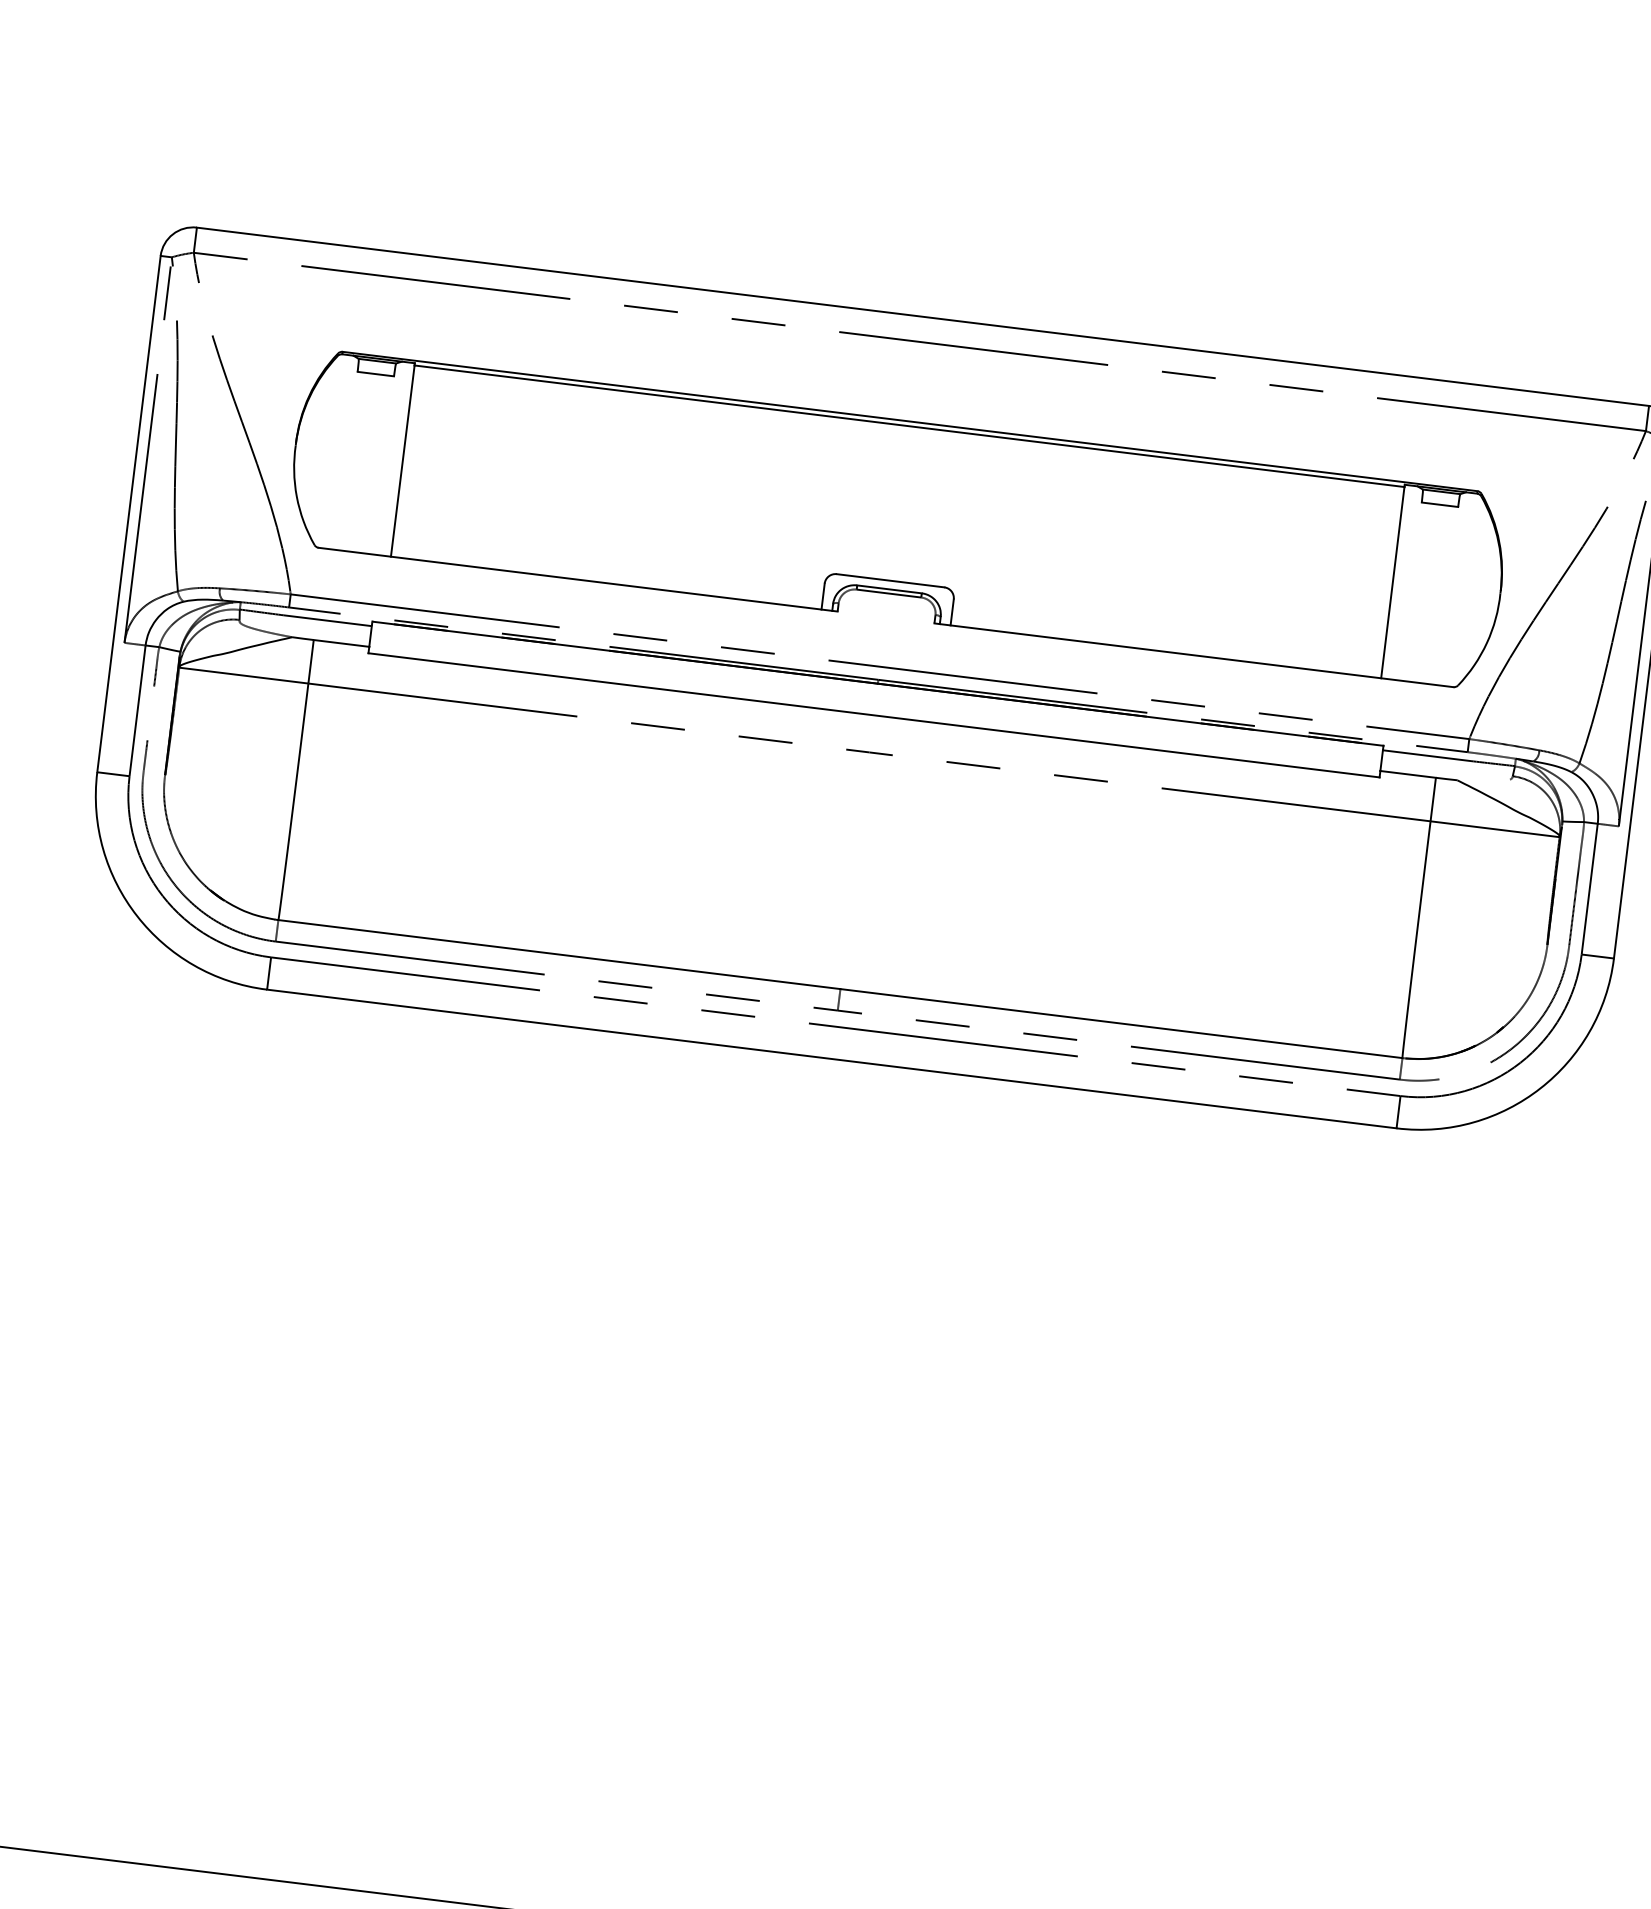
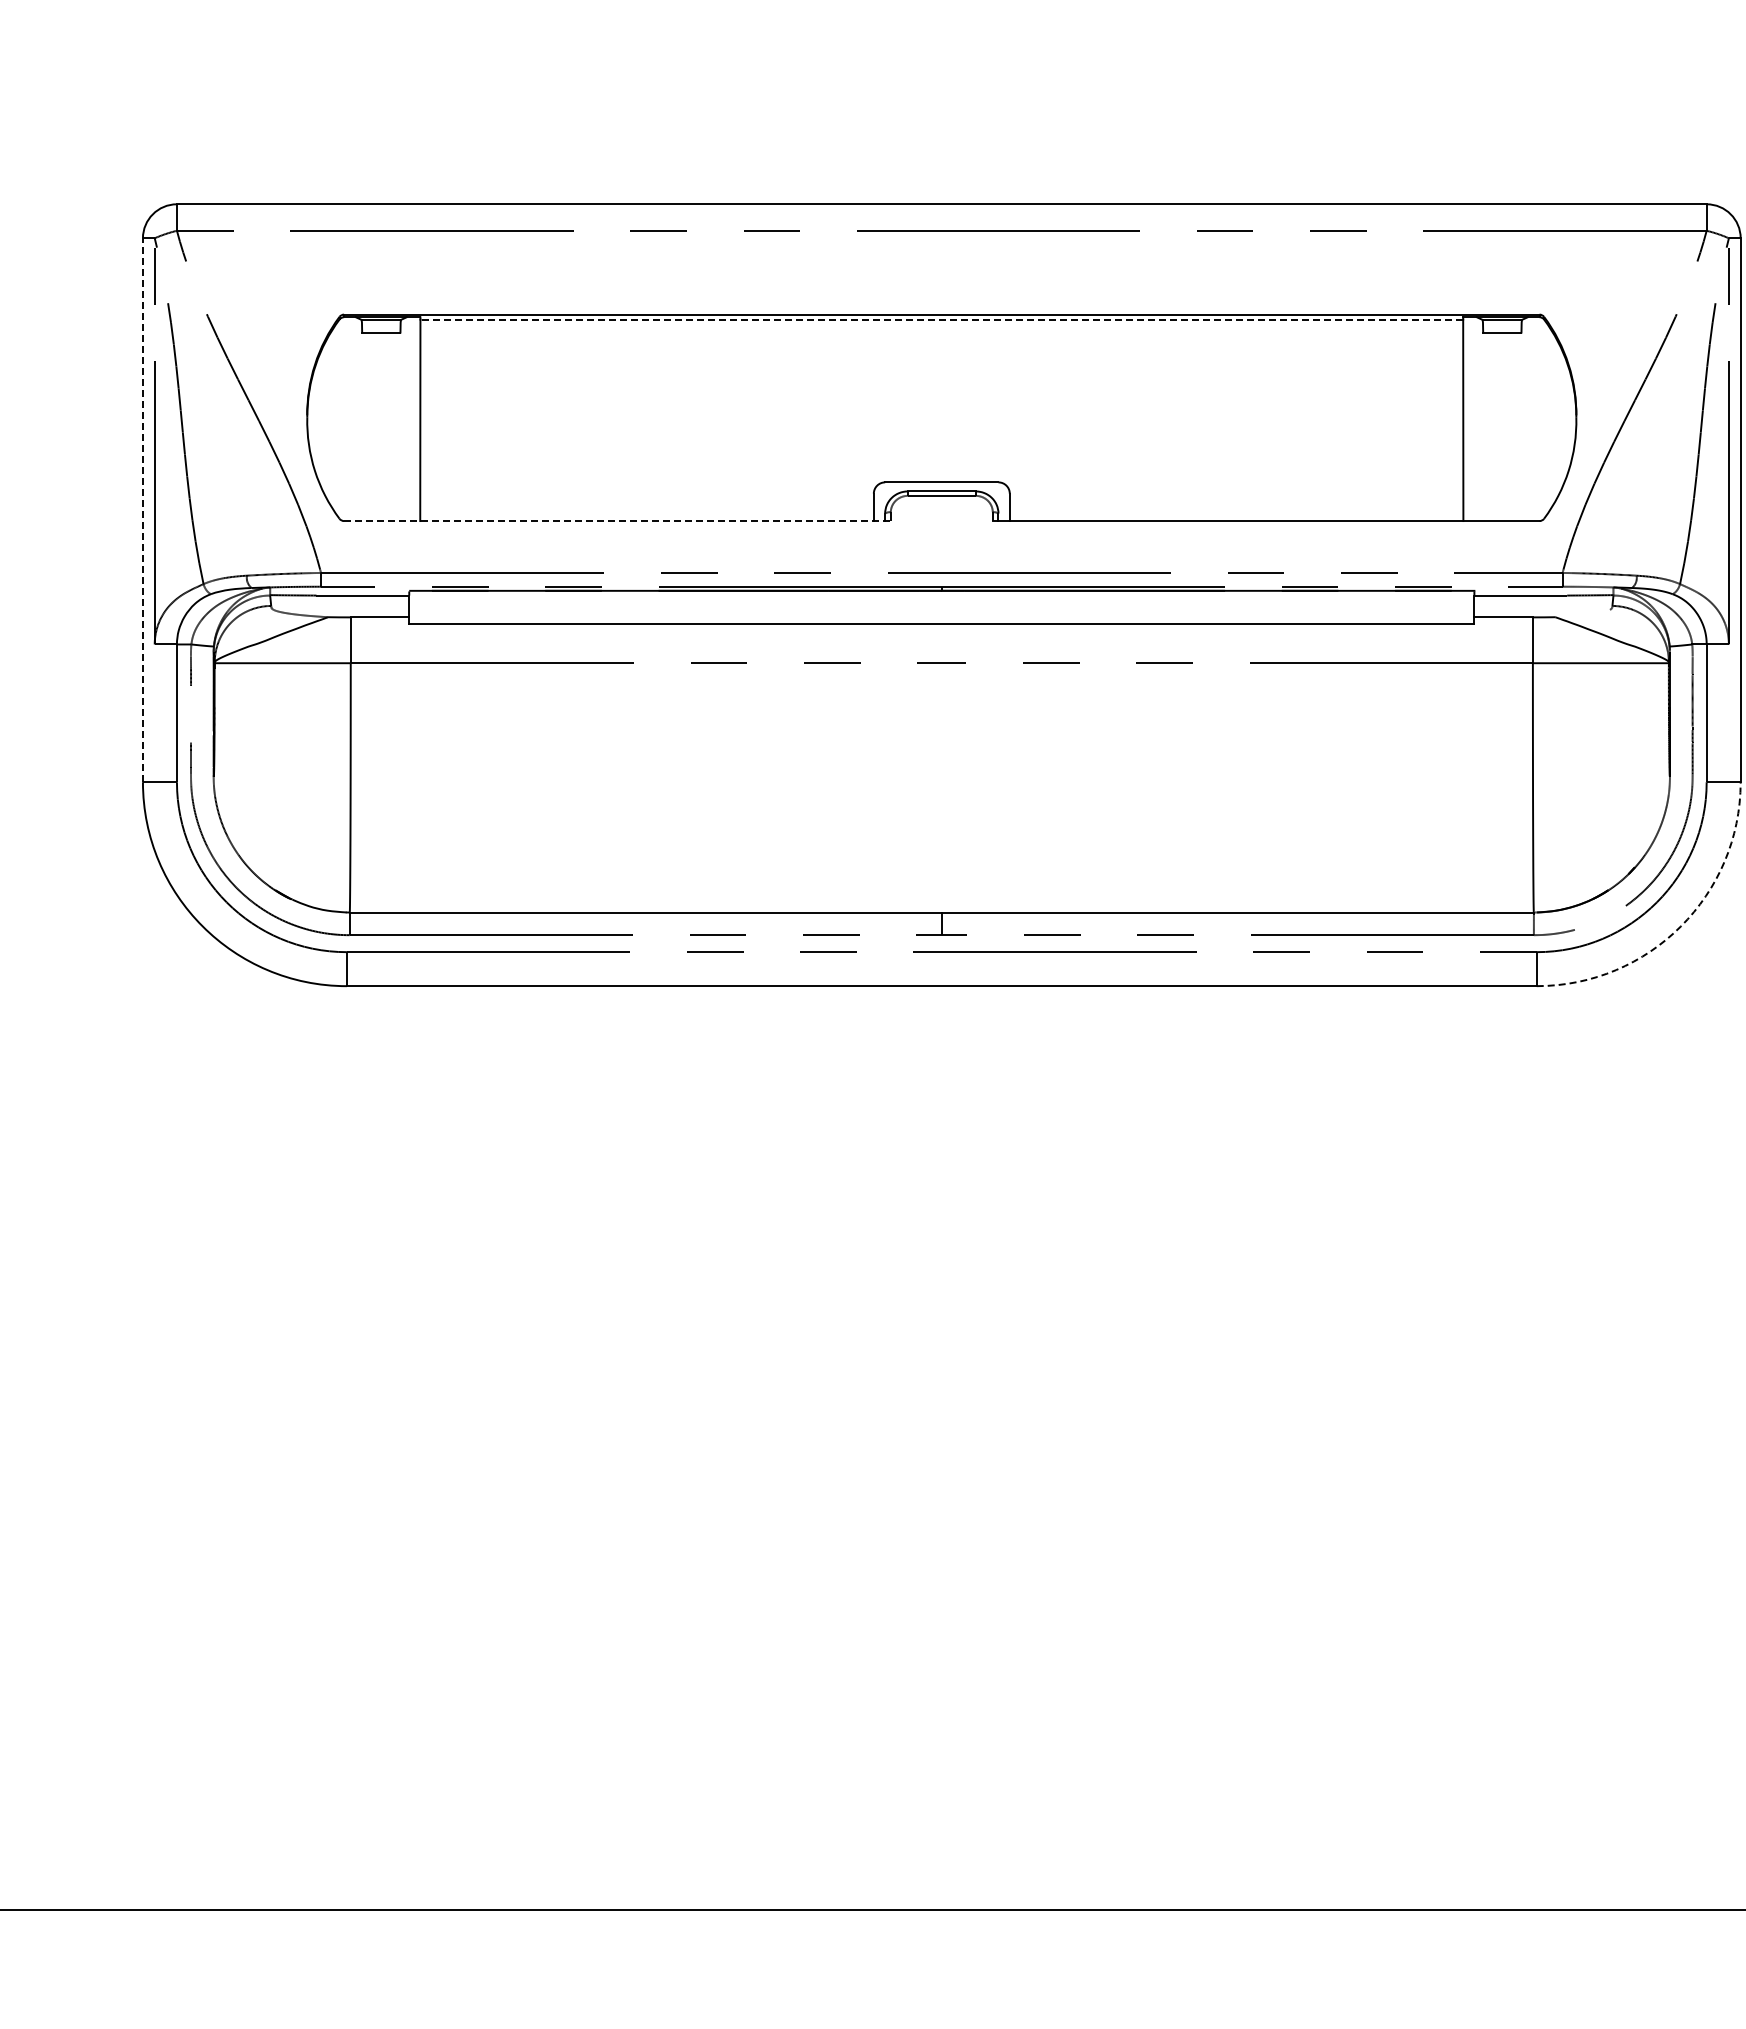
line: (909, 426) -> (941, 319), solid -> dashed
line: (128, 514) -> (142, 510), solid -> dashed
line: (578, 580) -> (617, 521), solid -> dashed
arc: (1540, 1088) -> (1680, 926), solid -> dashed

